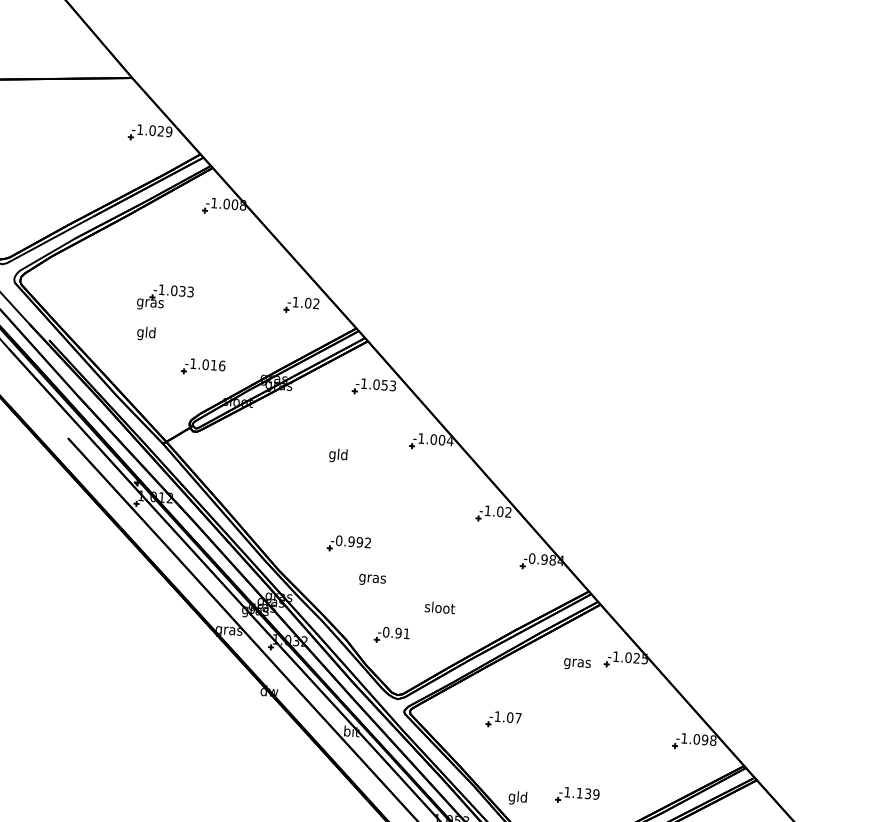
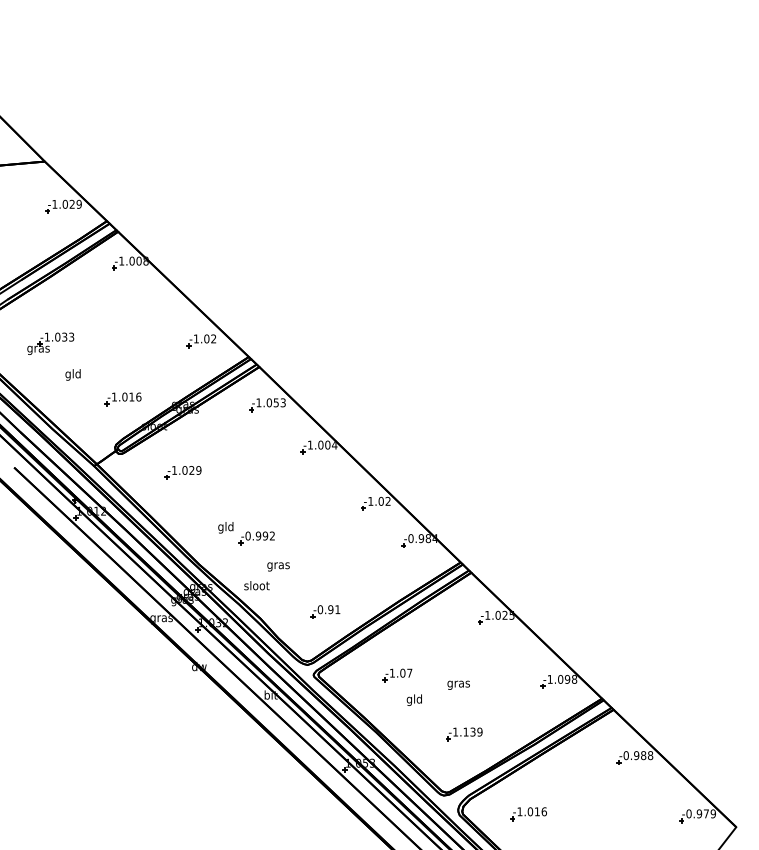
part: (165, 297) -> (50, 343), moved
text: (337, 455) -> (225, 527), moved
part: (267, 459) -> (182, 472), added
text: (439, 607) -> (256, 585), moved
part: (392, 634) -> (325, 611), moved
text: (577, 663) -> (458, 684), moved
text: (516, 797) -> (413, 699), moved

